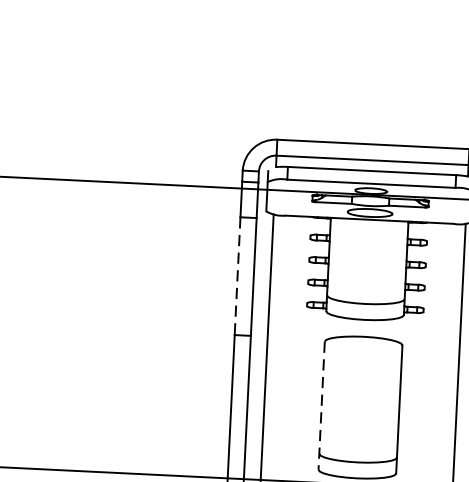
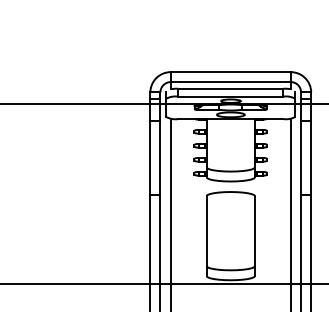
line: (237, 276) -> (150, 158), dashed -> solid
line: (321, 406) -> (206, 236), dashed -> solid

